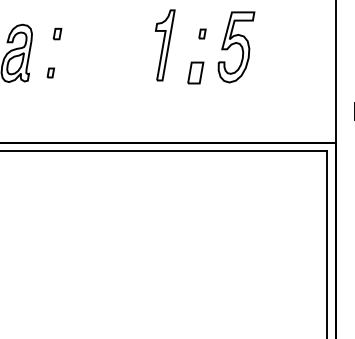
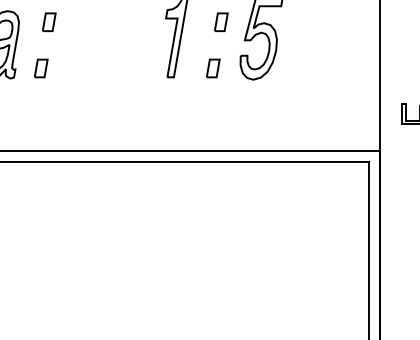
part: (57, 33) -> (49, 21), size x1.43
part: (202, 33) -> (221, 21), size x1.67
part: (50, 72) -> (40, 67), size x1.67
part: (195, 72) -> (213, 67), size x0.71

